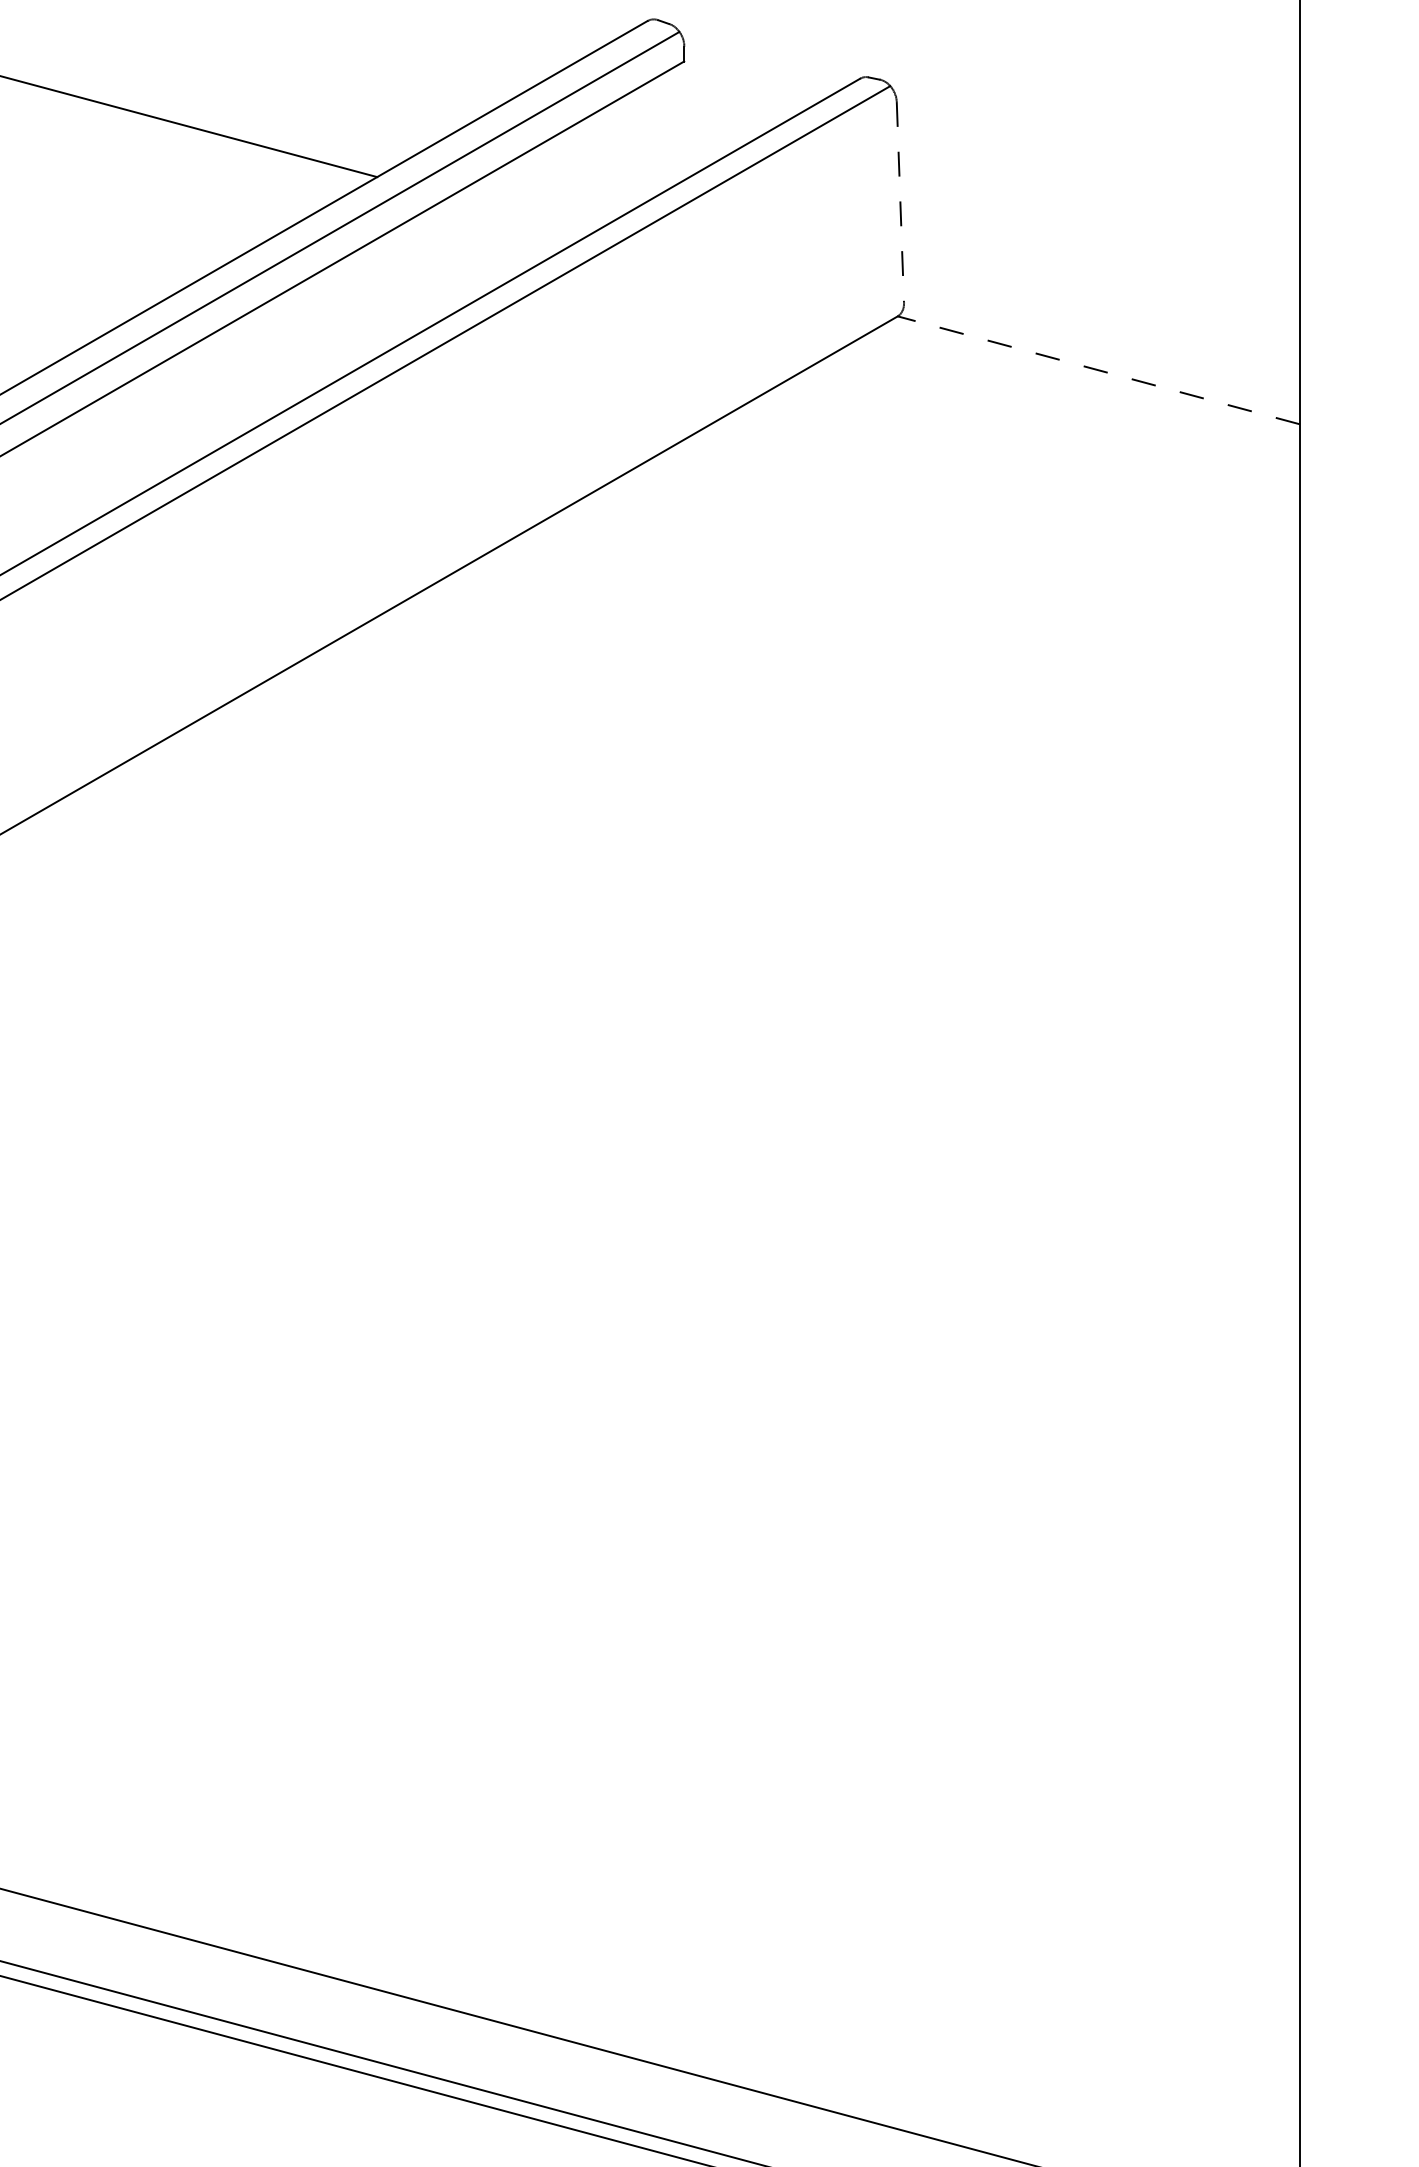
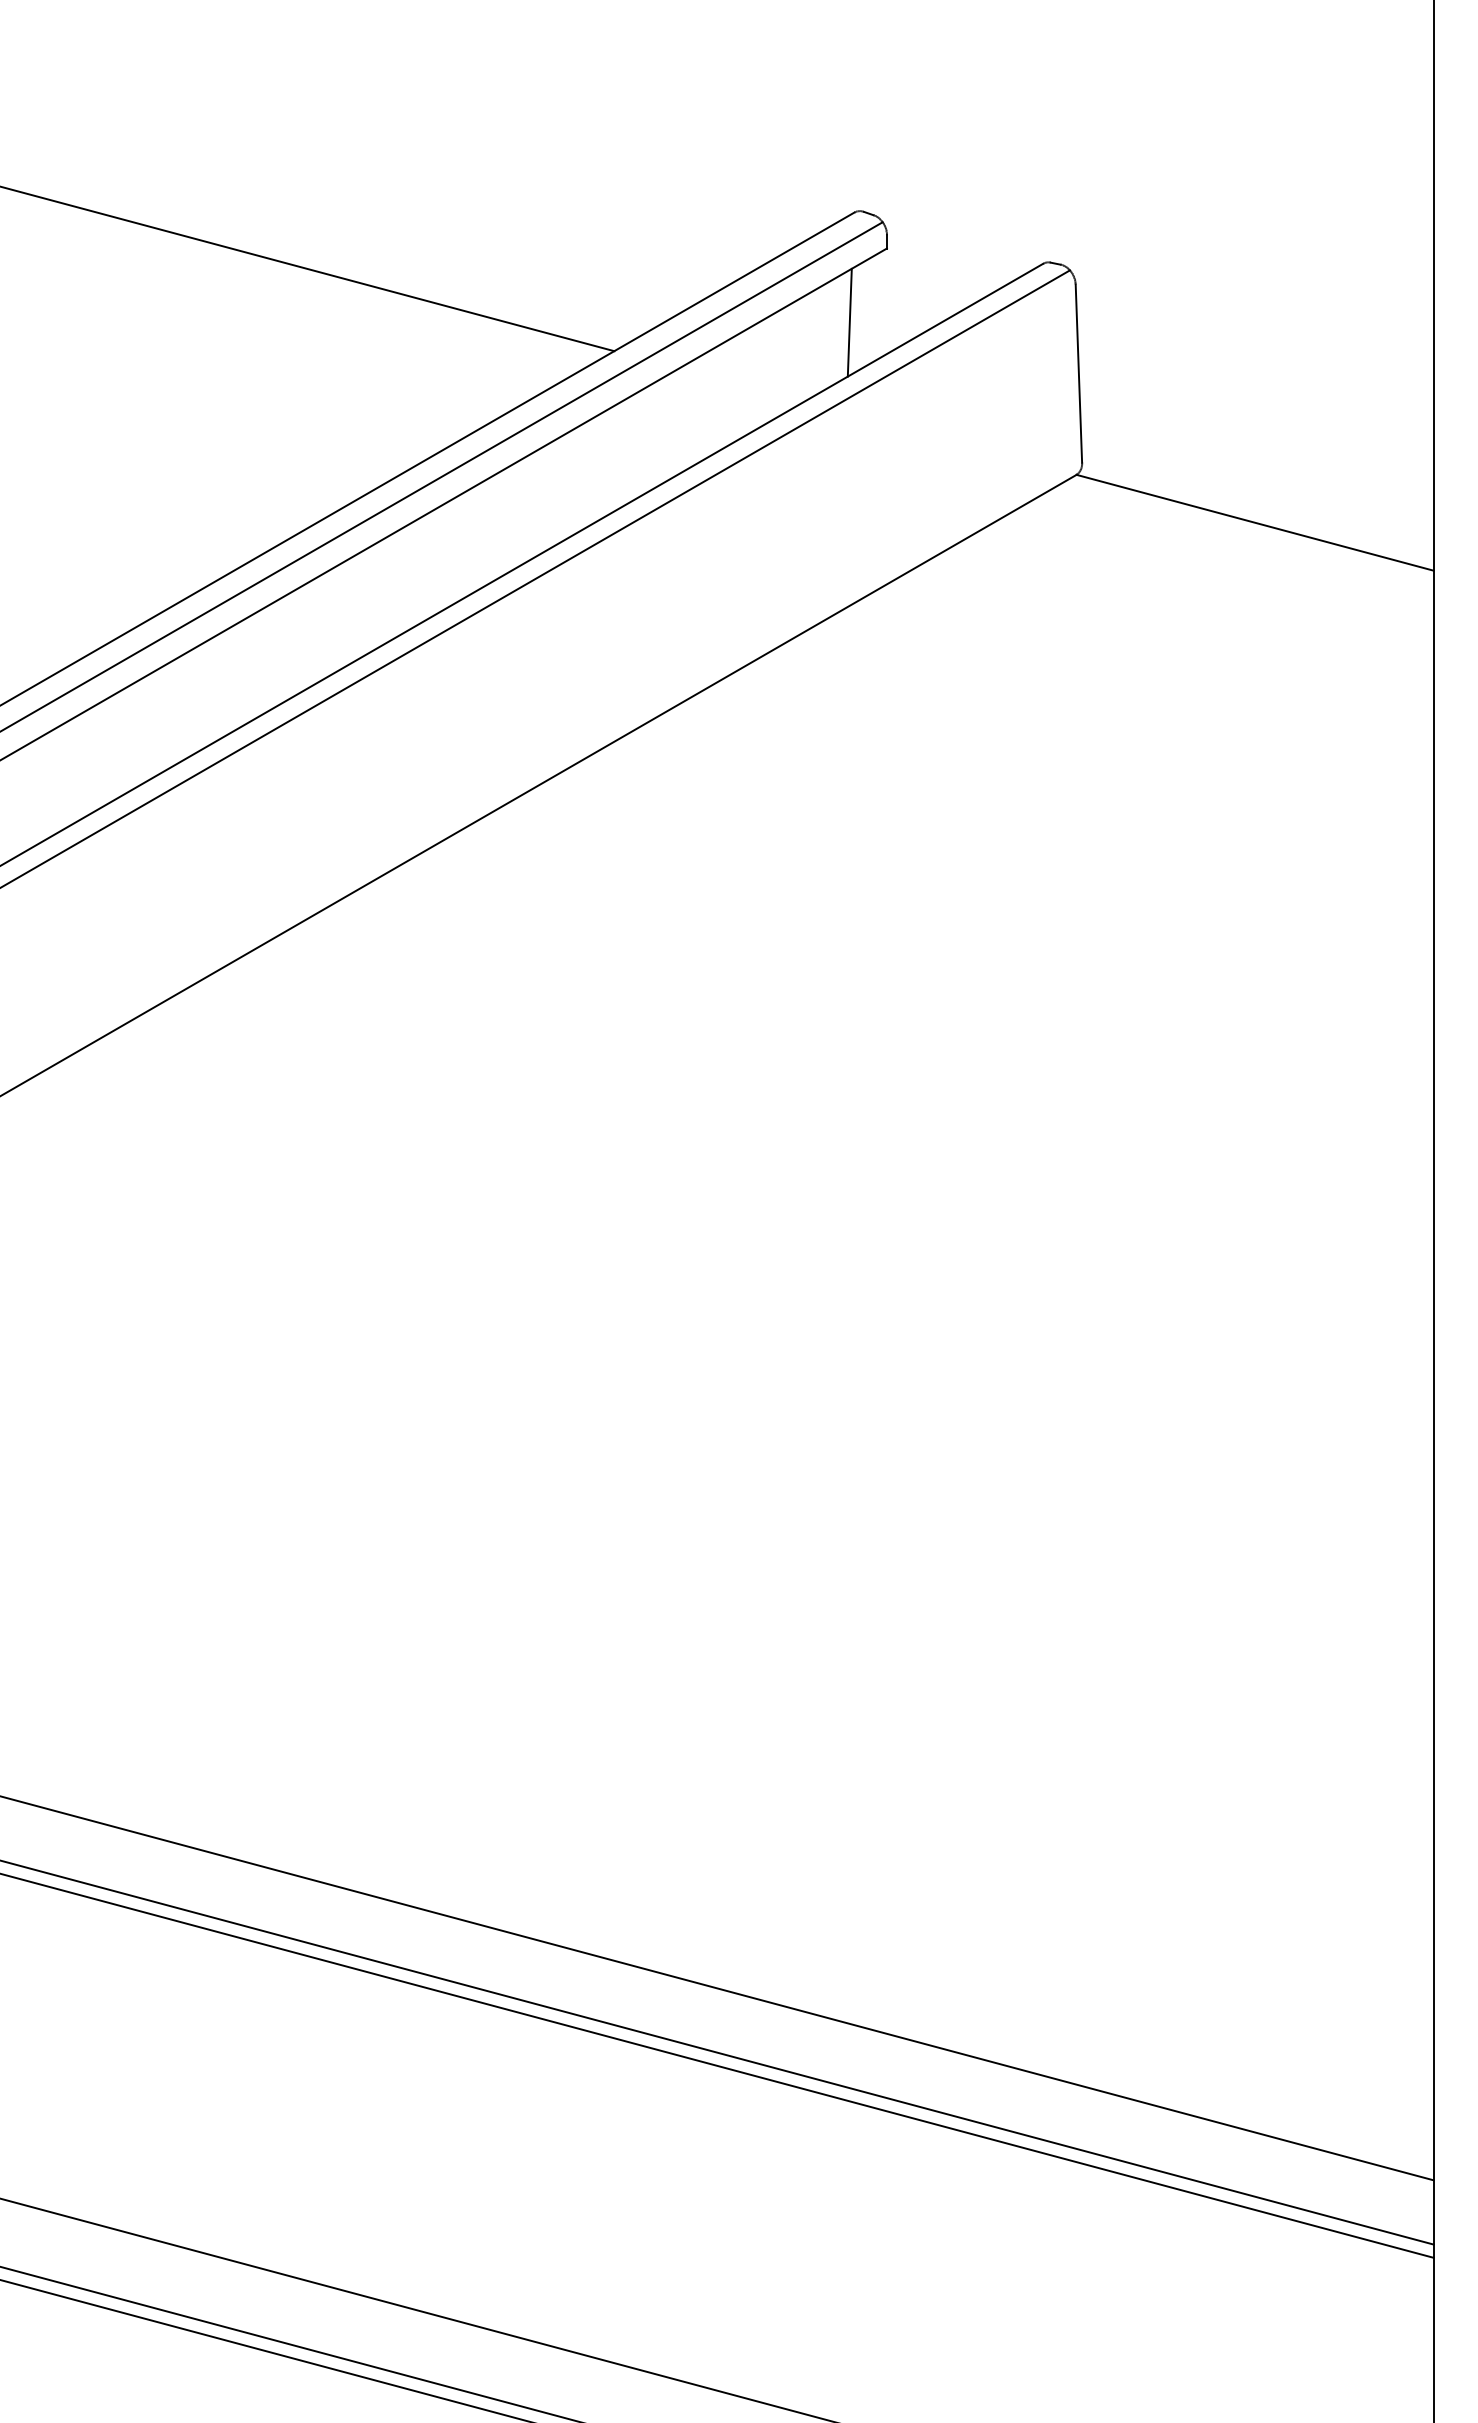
line: (642, 144) -> (849, 322), added
line: (899, 203) -> (1078, 374), dashed -> solid
line: (1099, 370) -> (1255, 522), dashed -> solid

